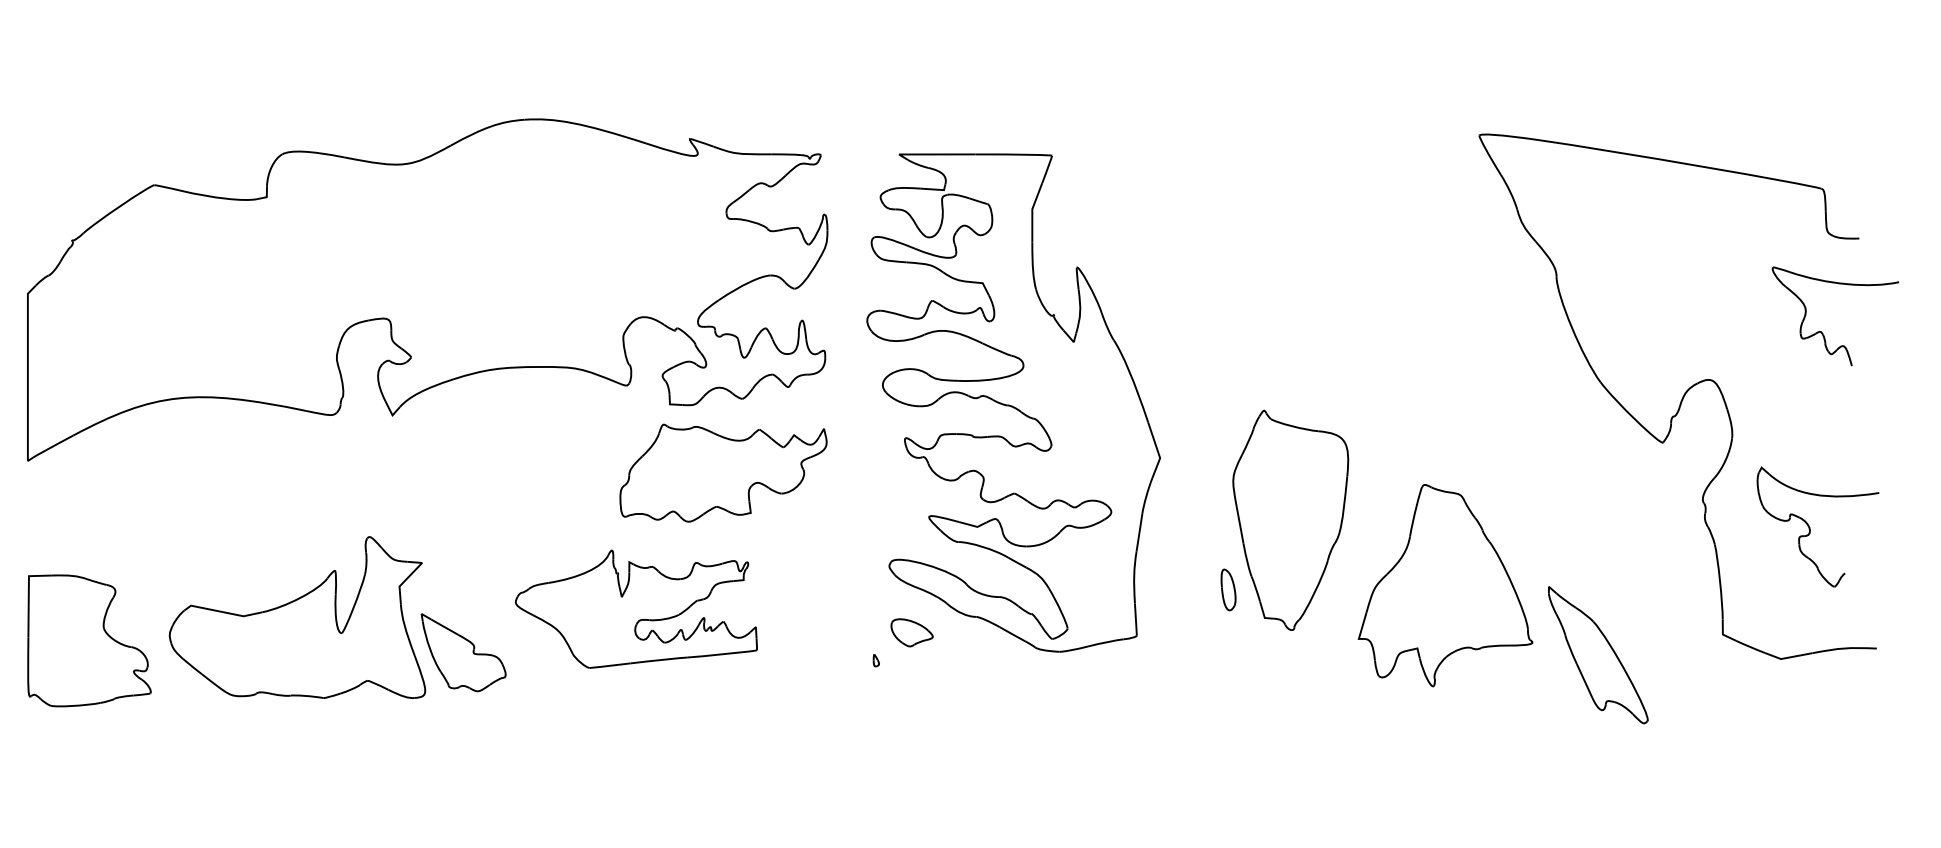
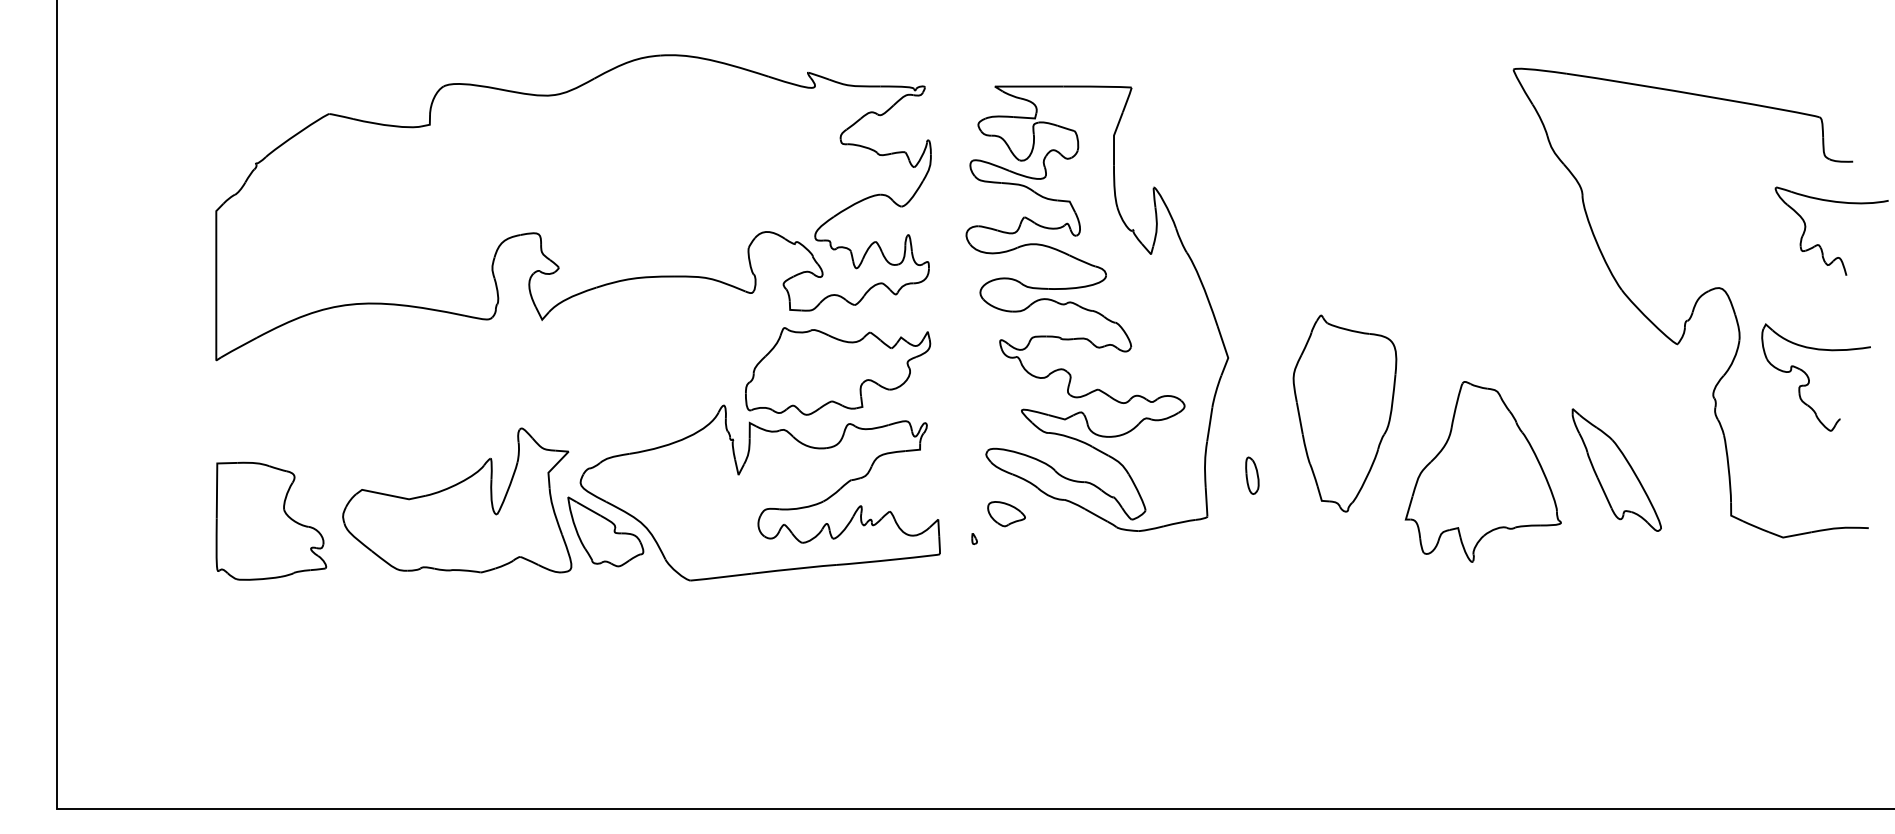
part: (1817, 526) -> (1815, 377), moved
part: (1228, 589) -> (1252, 475), moved
part: (635, 608) -> (759, 492), size x1.67
part: (1597, 654) -> (1616, 469), moved

